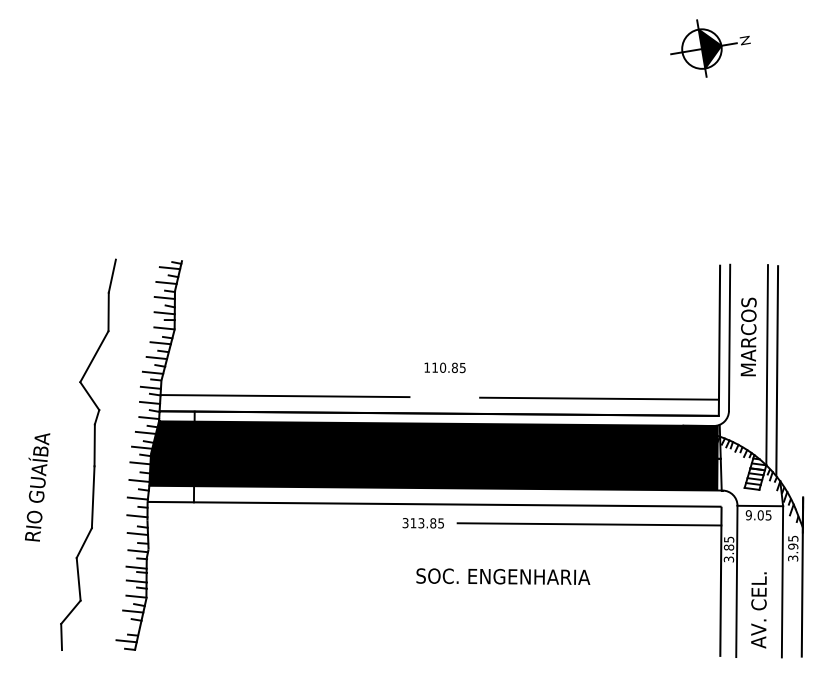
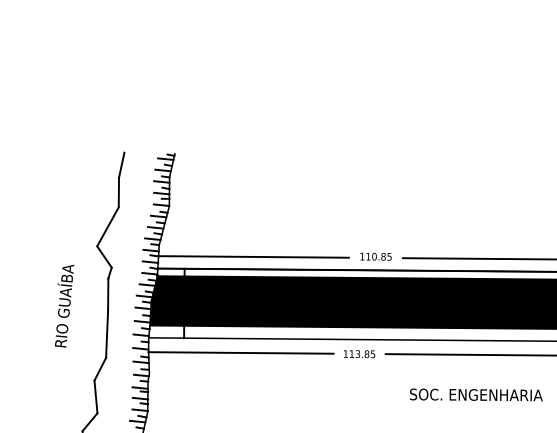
text: (444, 367) -> (375, 256), moved
text: (37, 487) -> (64, 306), moved
line: (268, 521) -> (241, 352), added
text: (405, 523) -> (345, 354), 313.85 -> 113.85
text: (503, 576) -> (476, 394), moved

